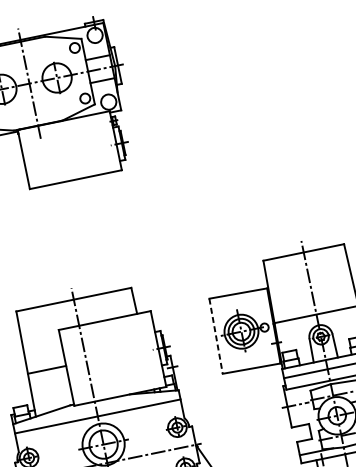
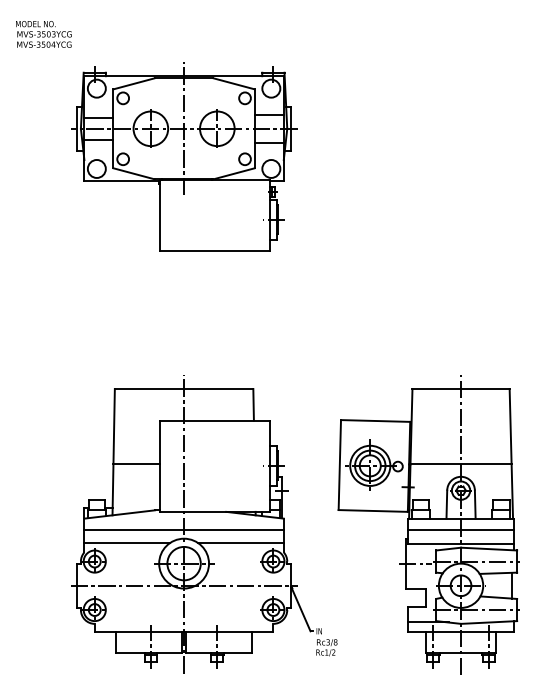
line: (215, 336) -> (339, 465), dashed -> solid
line: (146, 417) -> (240, 542), added
line: (53, 436) -> (127, 542), added

